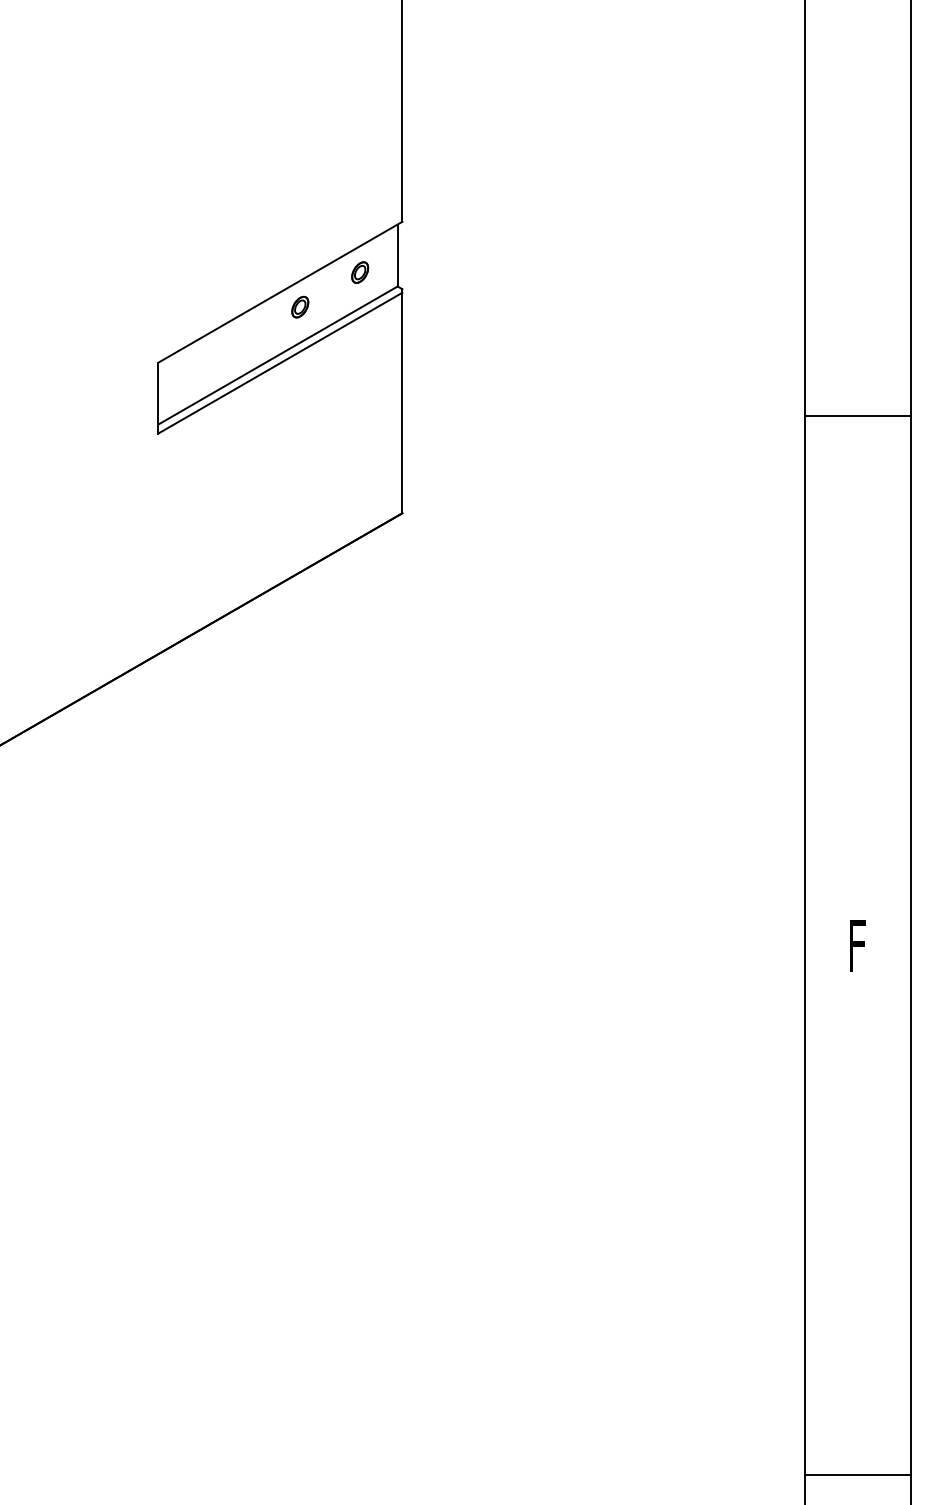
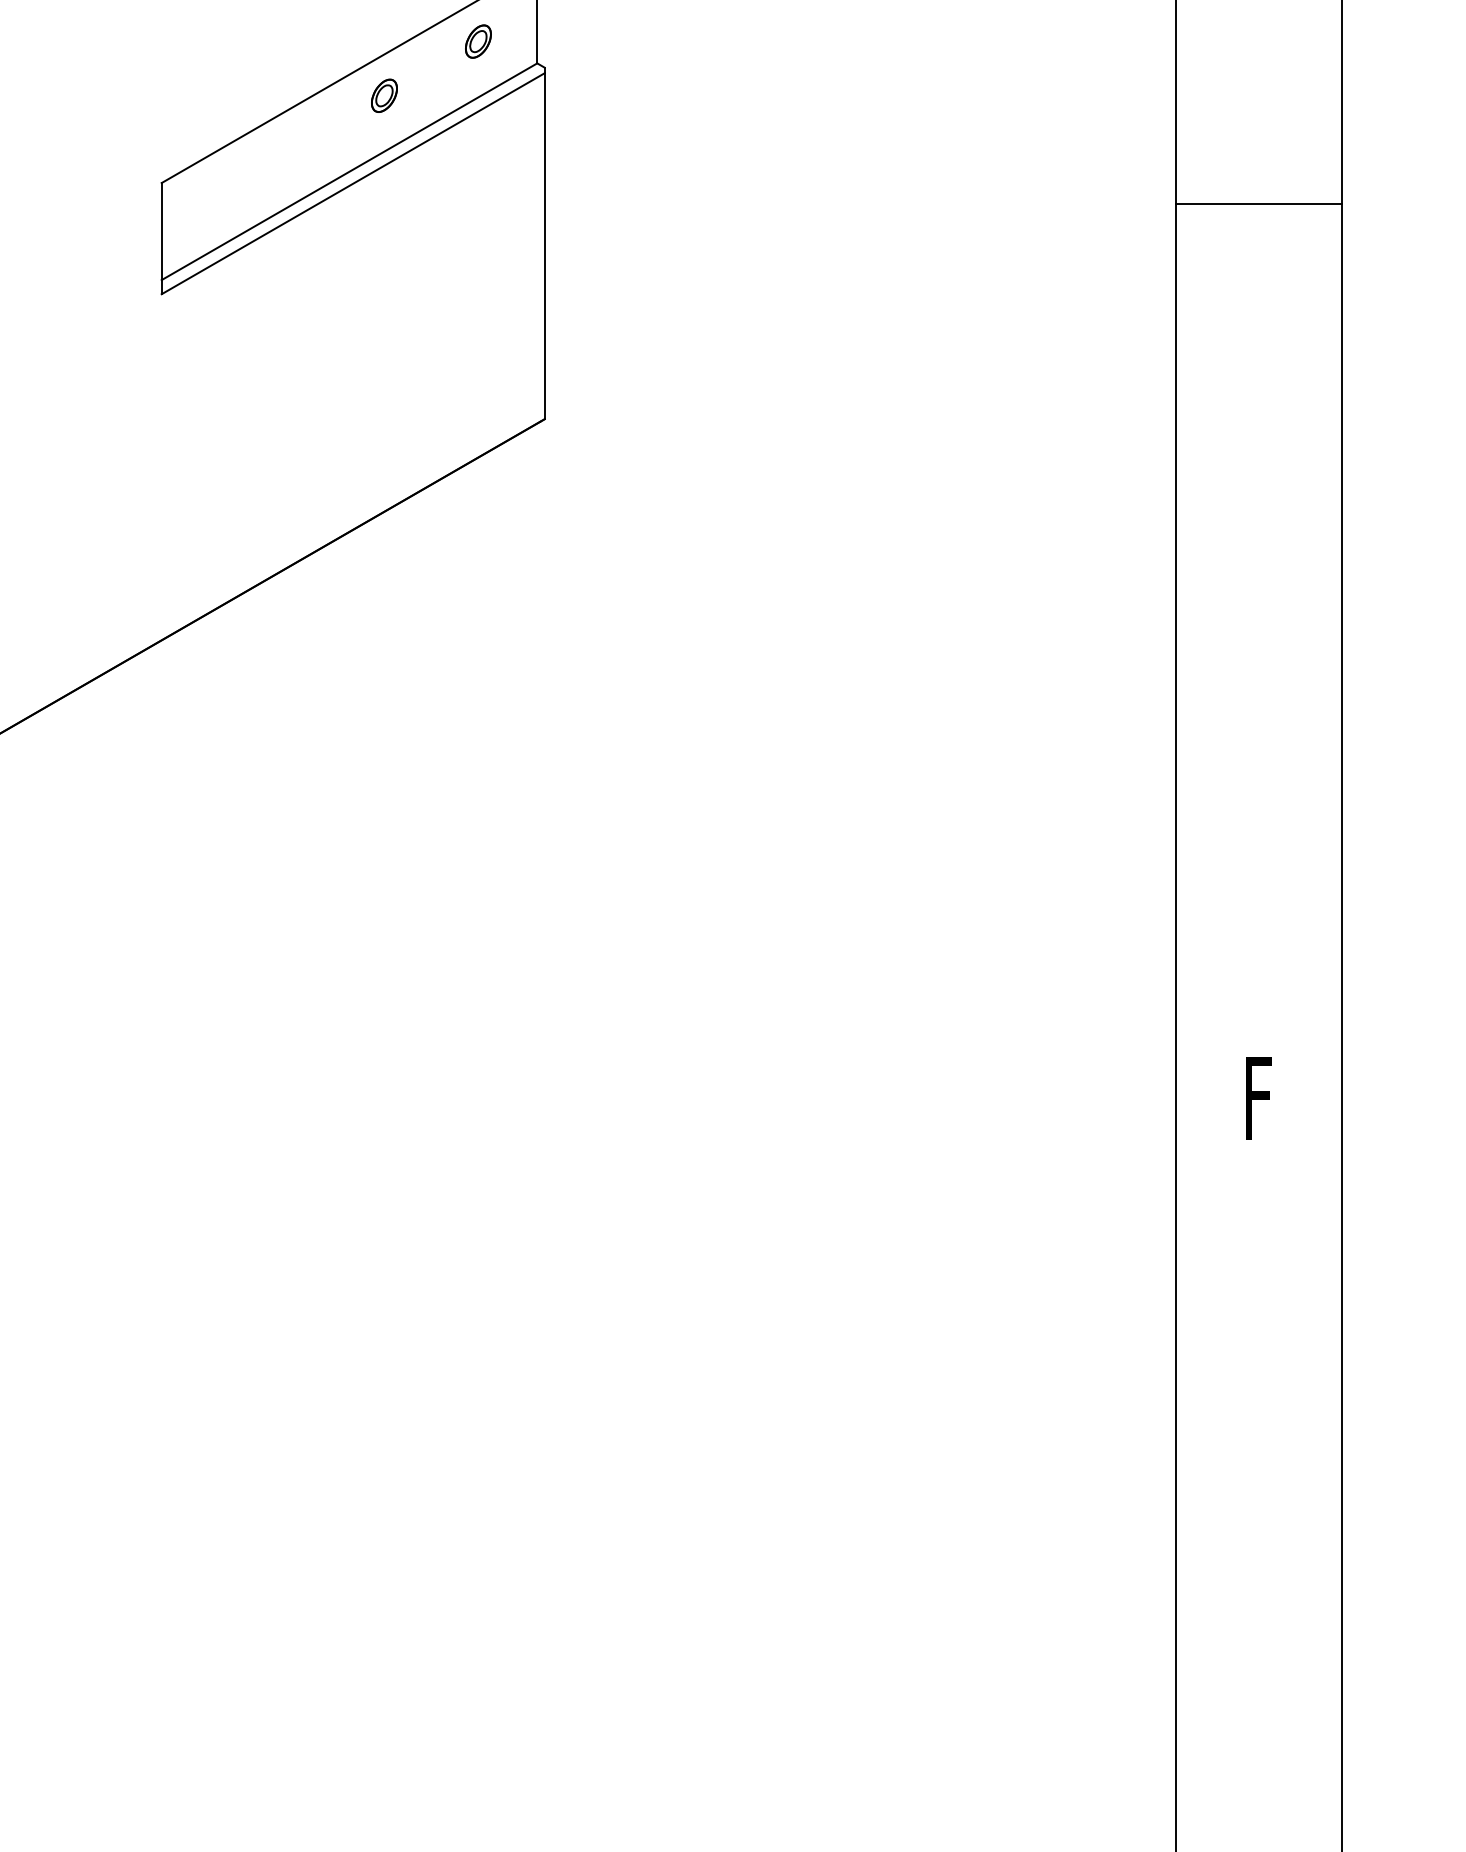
line: (857, 416) -> (1258, 204), moved

